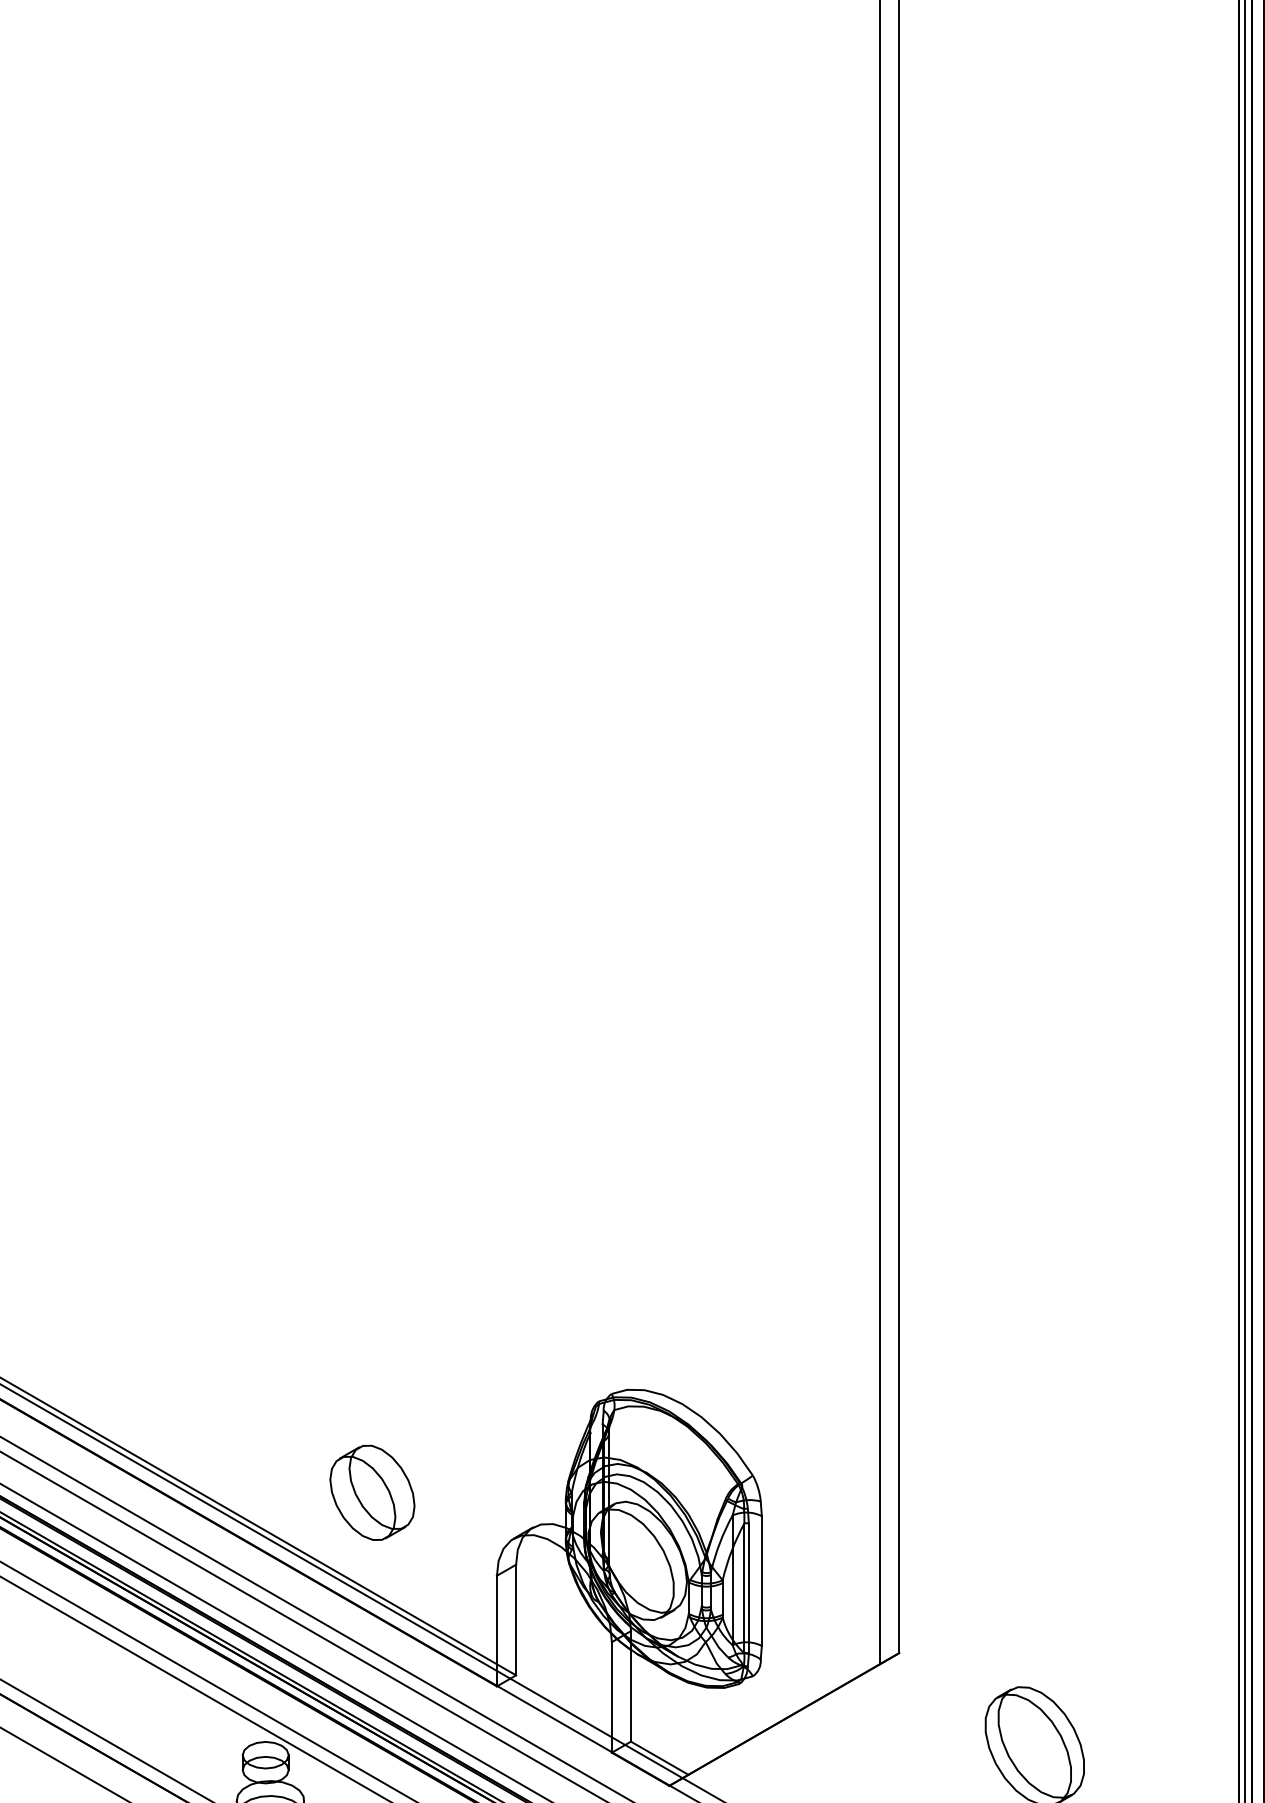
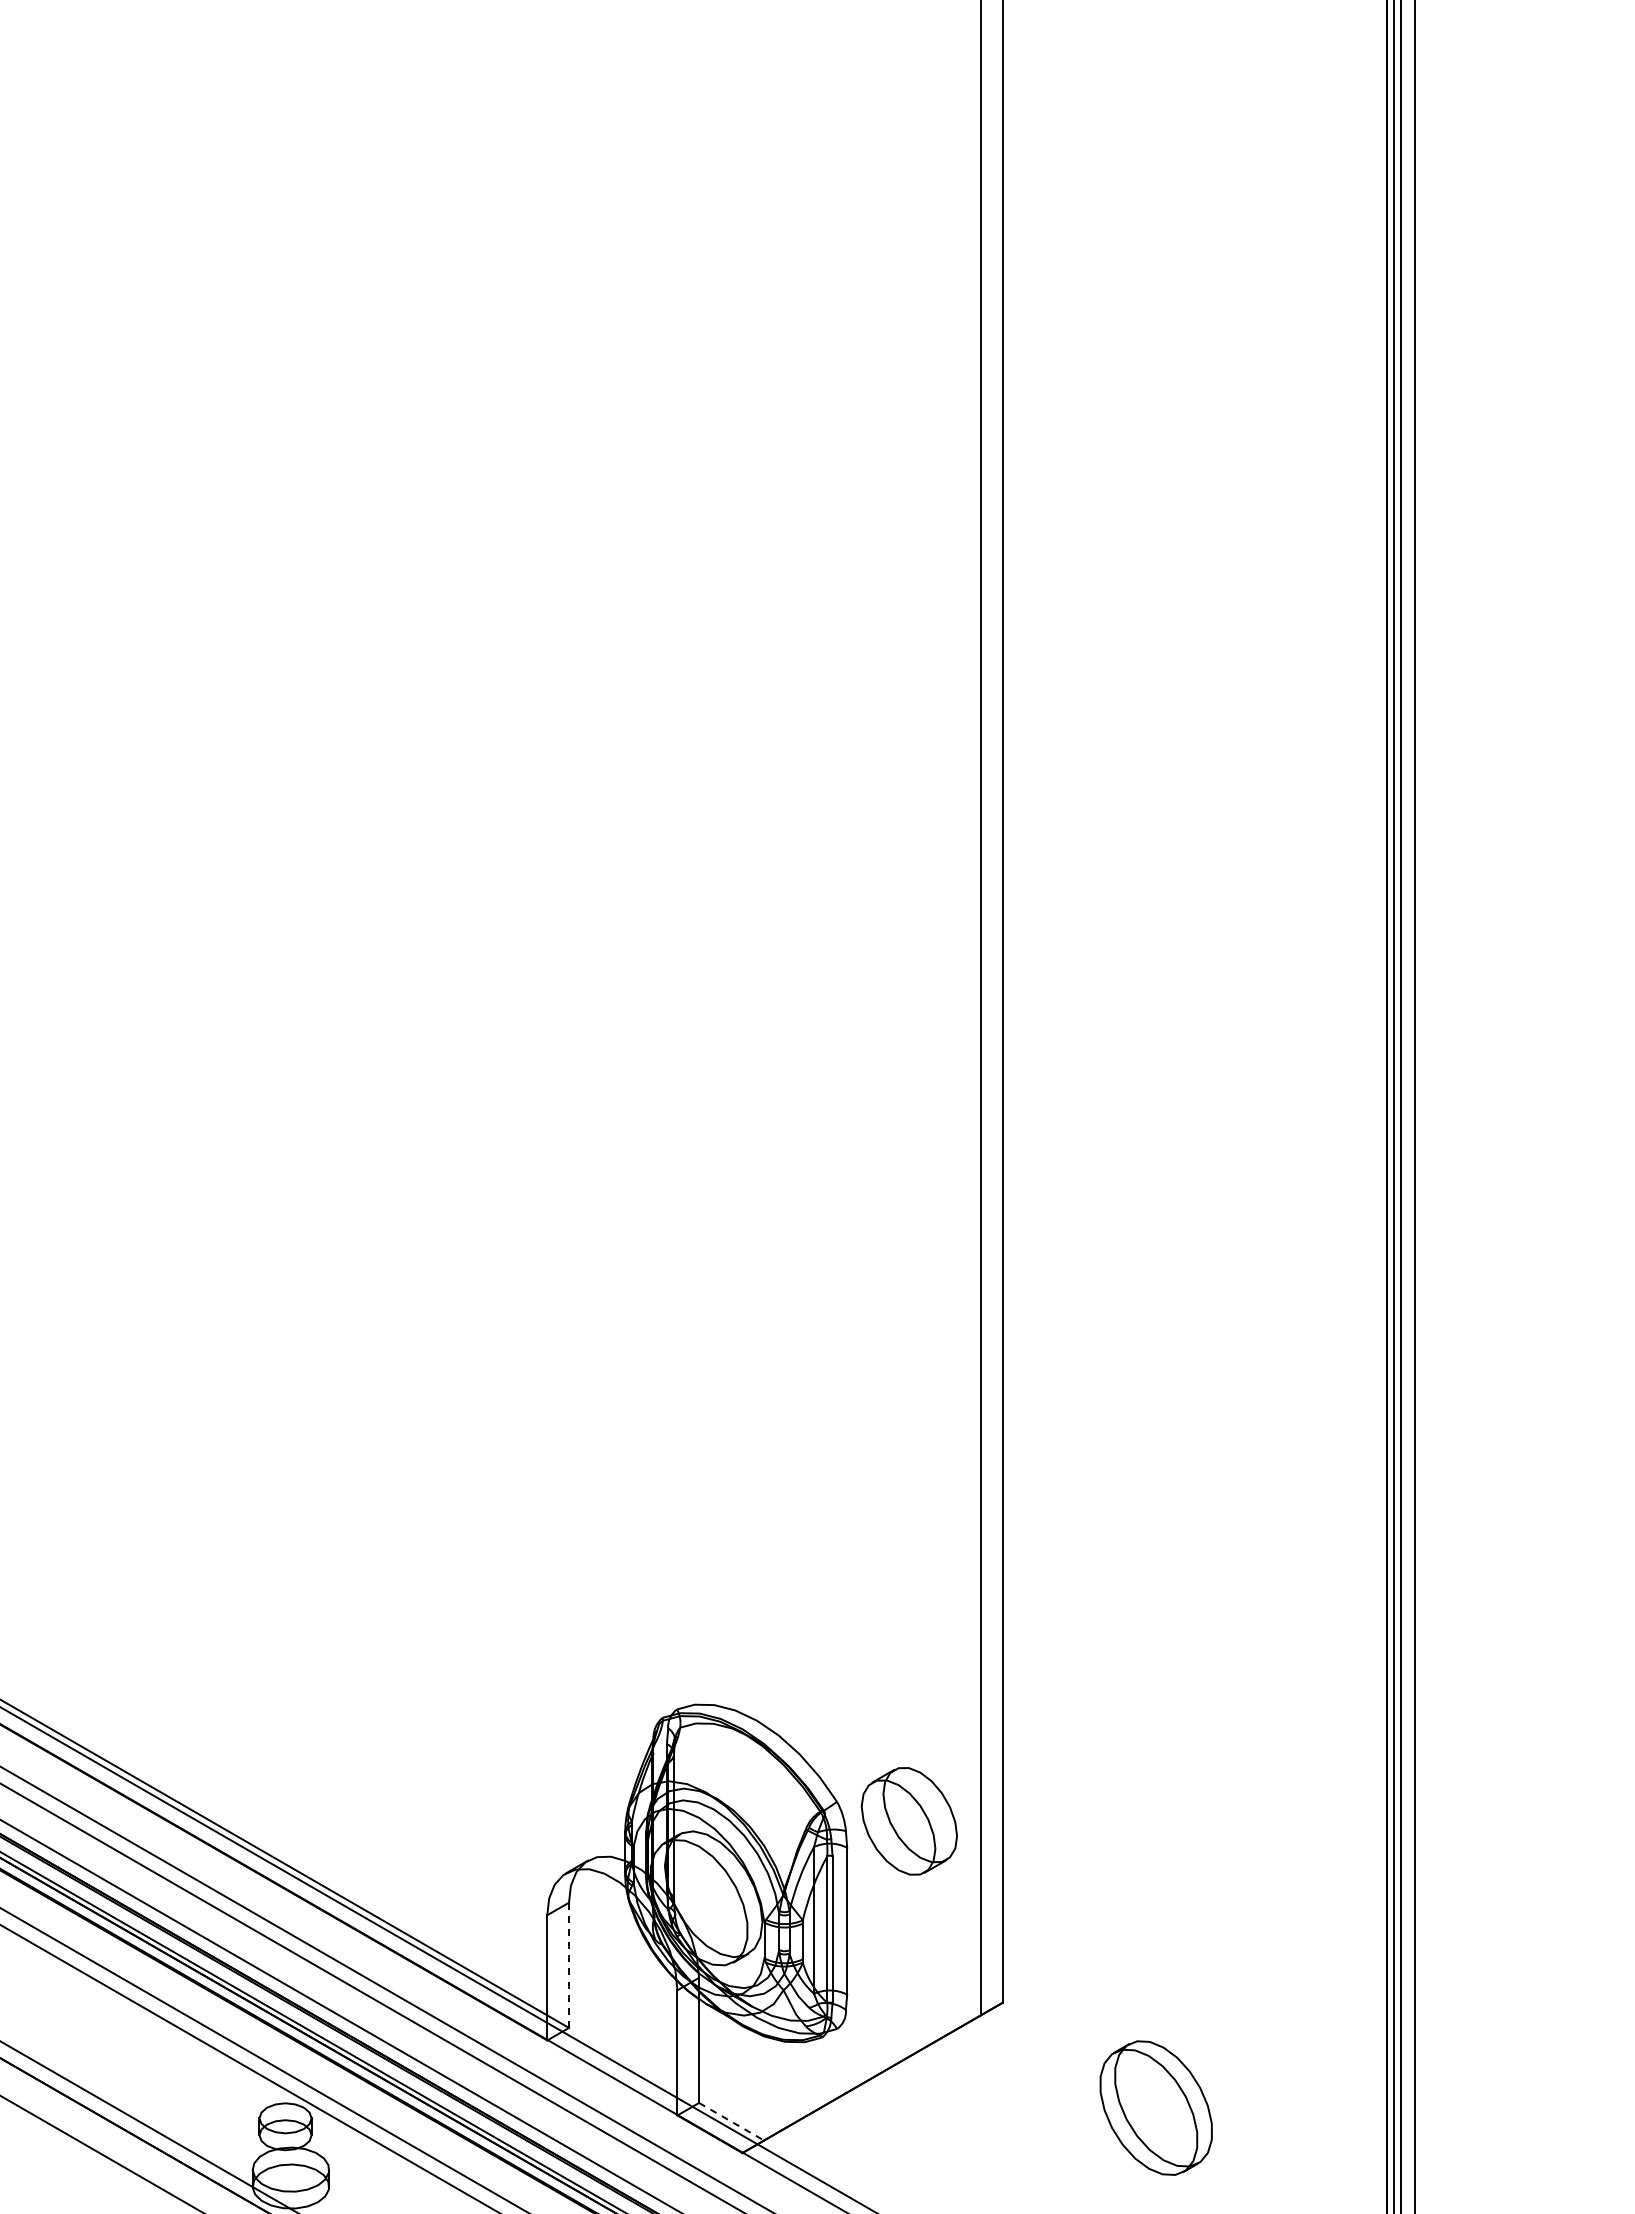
part: (371, 1492) -> (908, 1821), moved
line: (516, 1620) -> (569, 1965), solid -> dashed
line: (659, 1758) -> (731, 2121), solid -> dashed

